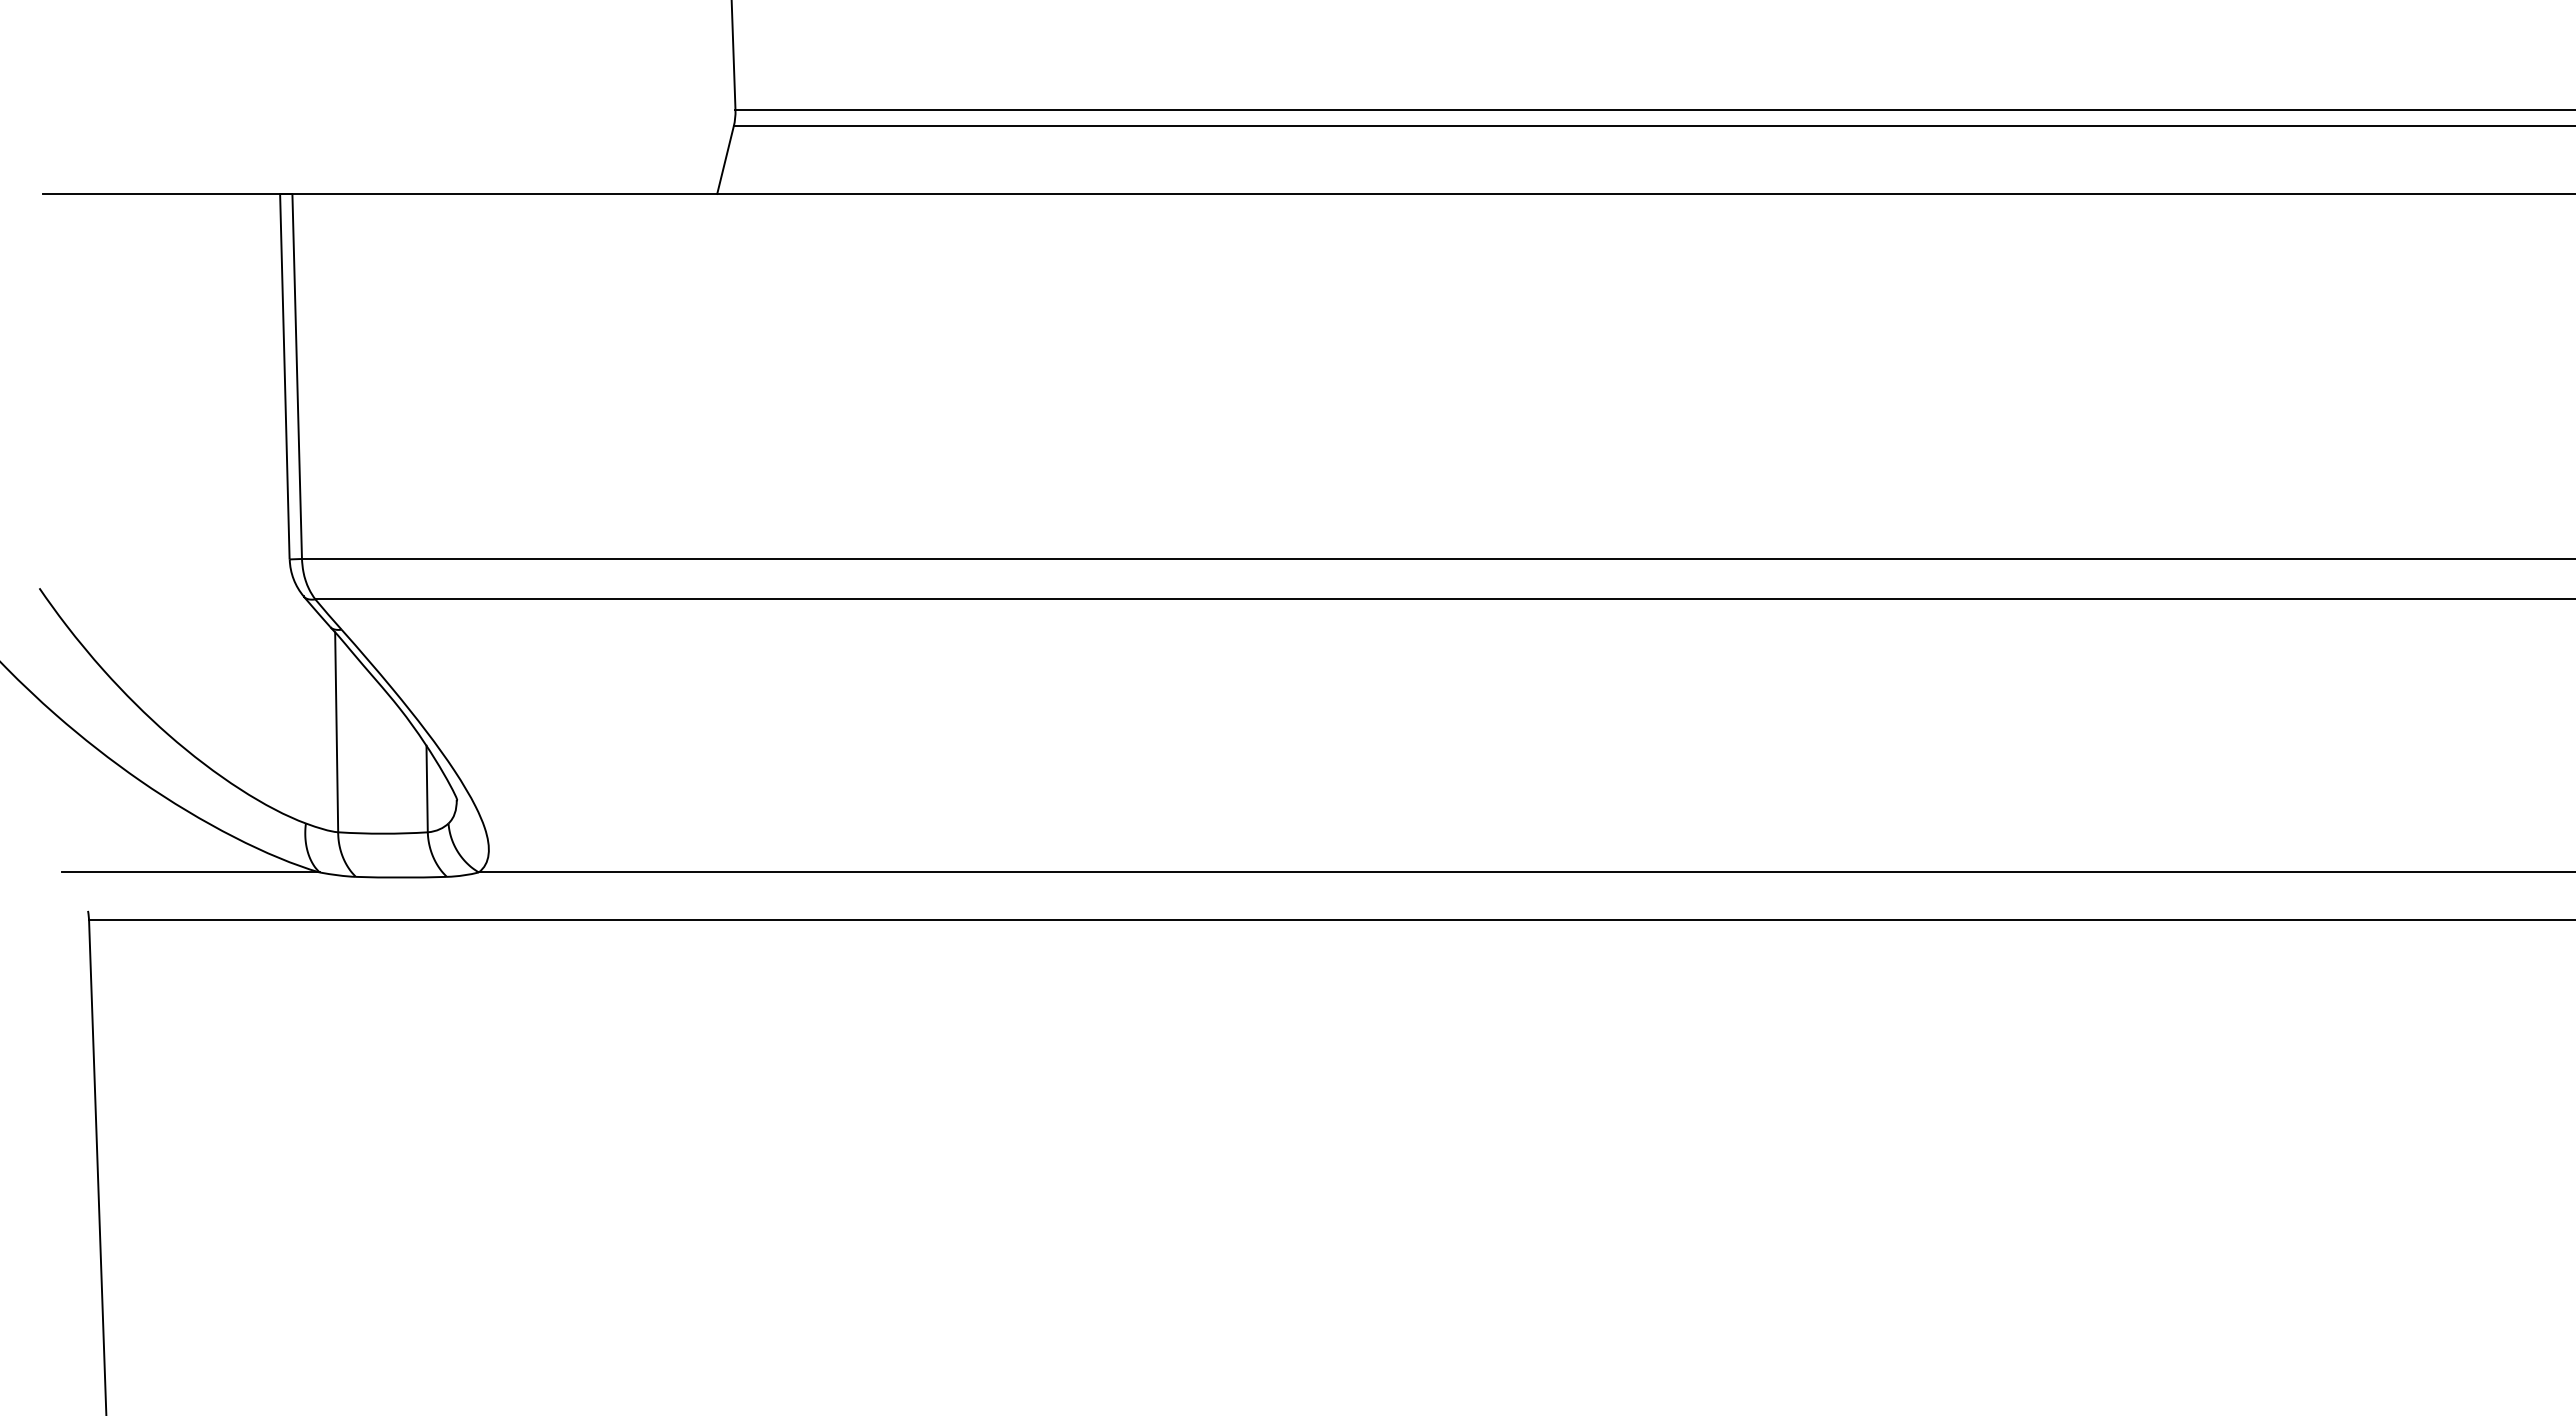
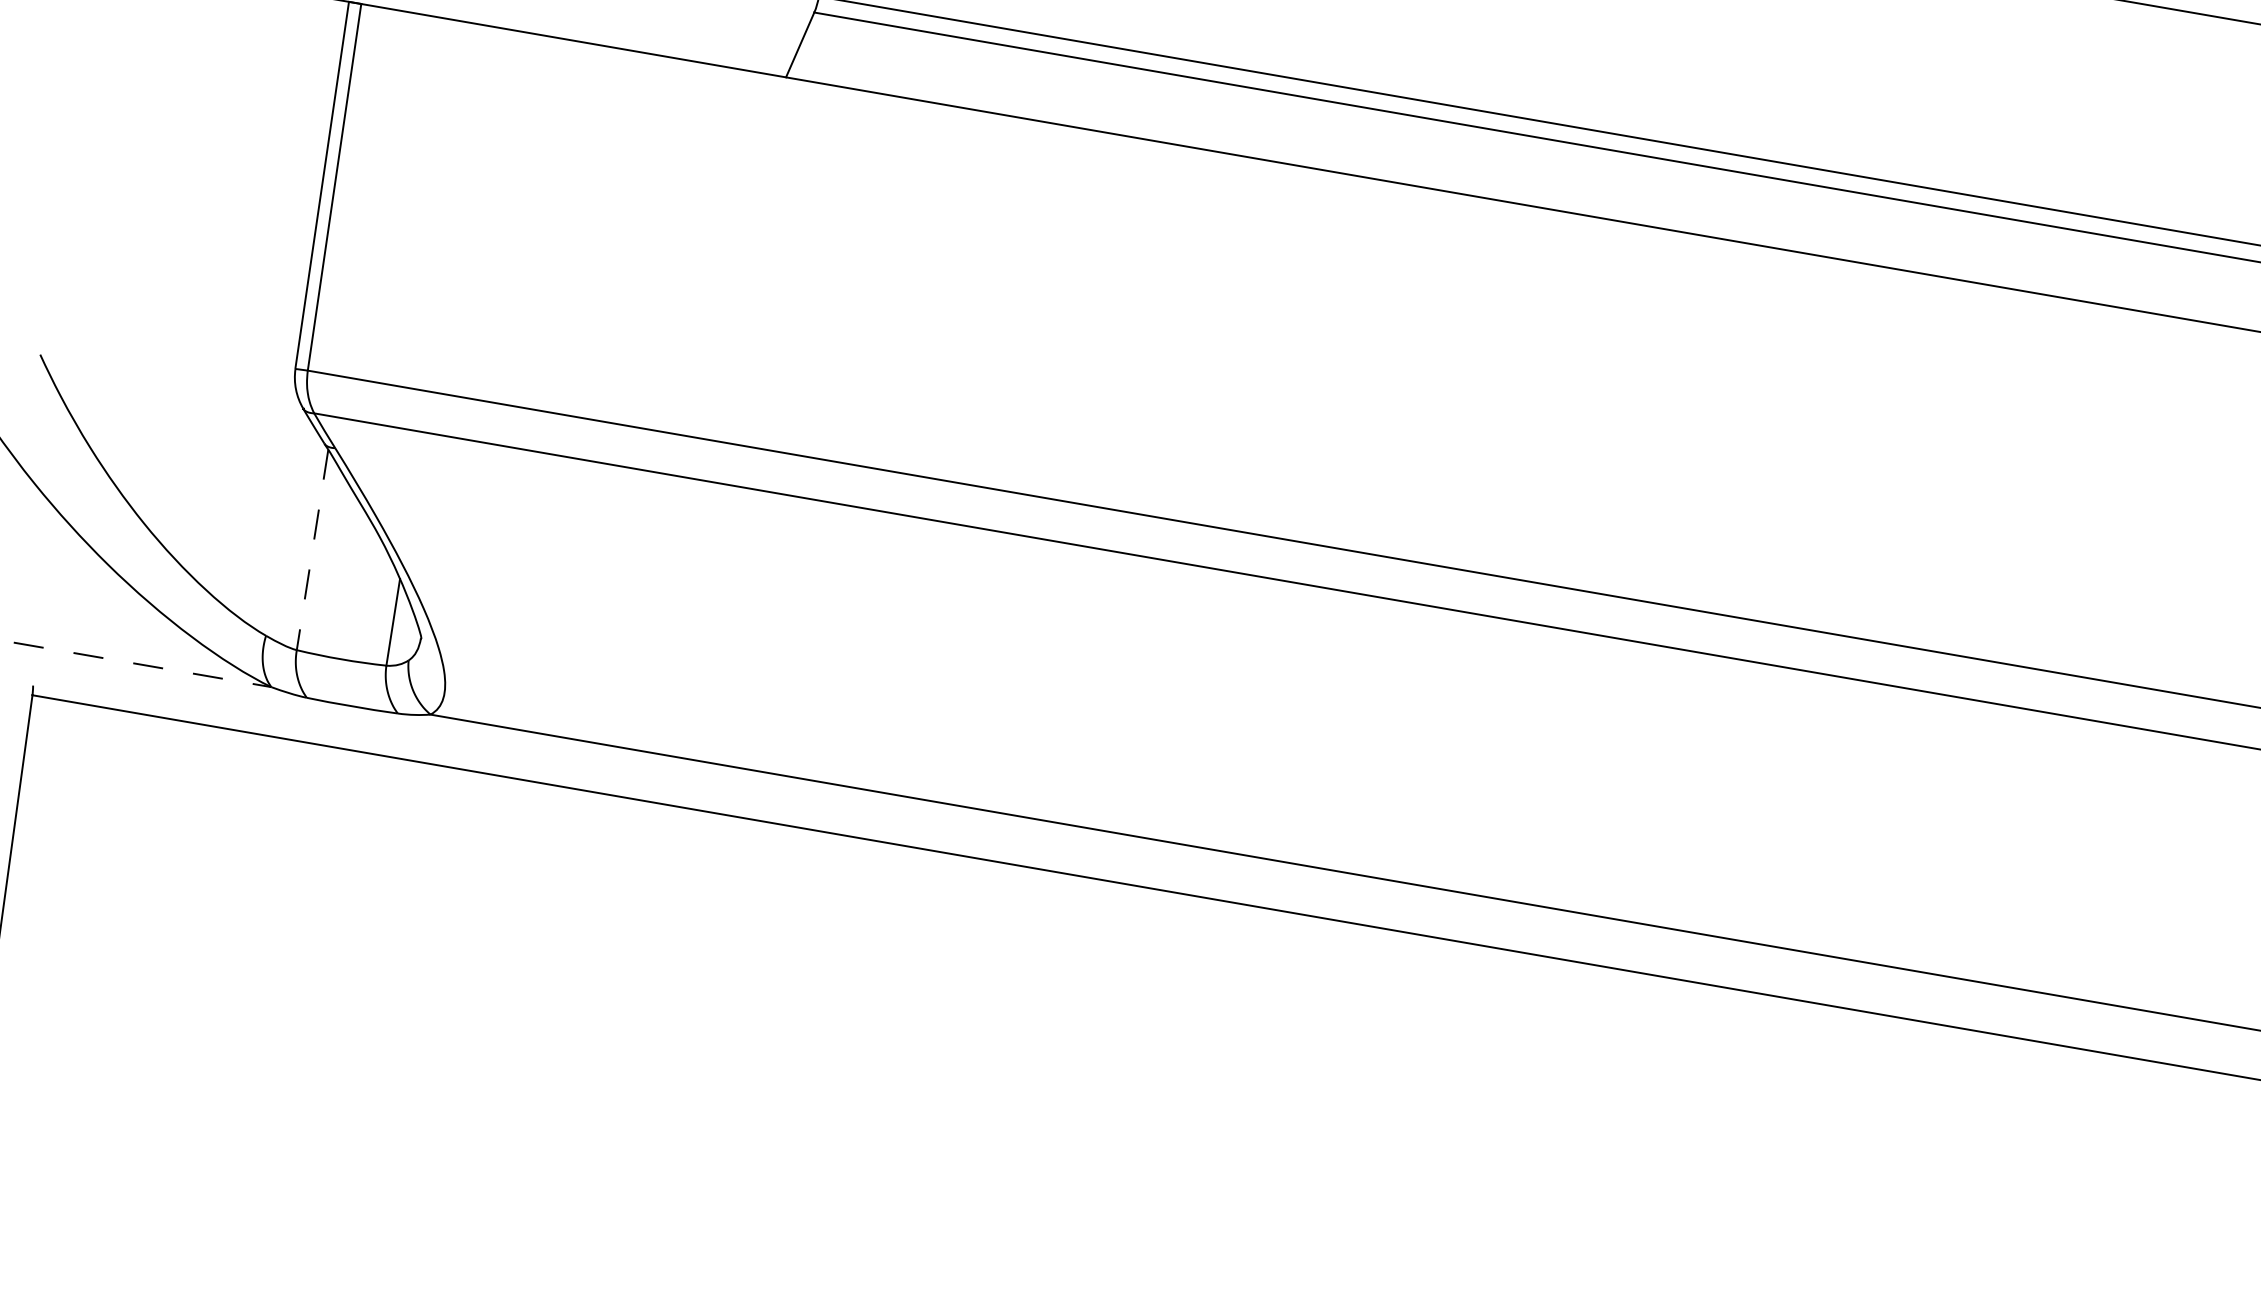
line: (336, 732) -> (312, 550), solid -> dashed
line: (190, 872) -> (142, 664), solid -> dashed

